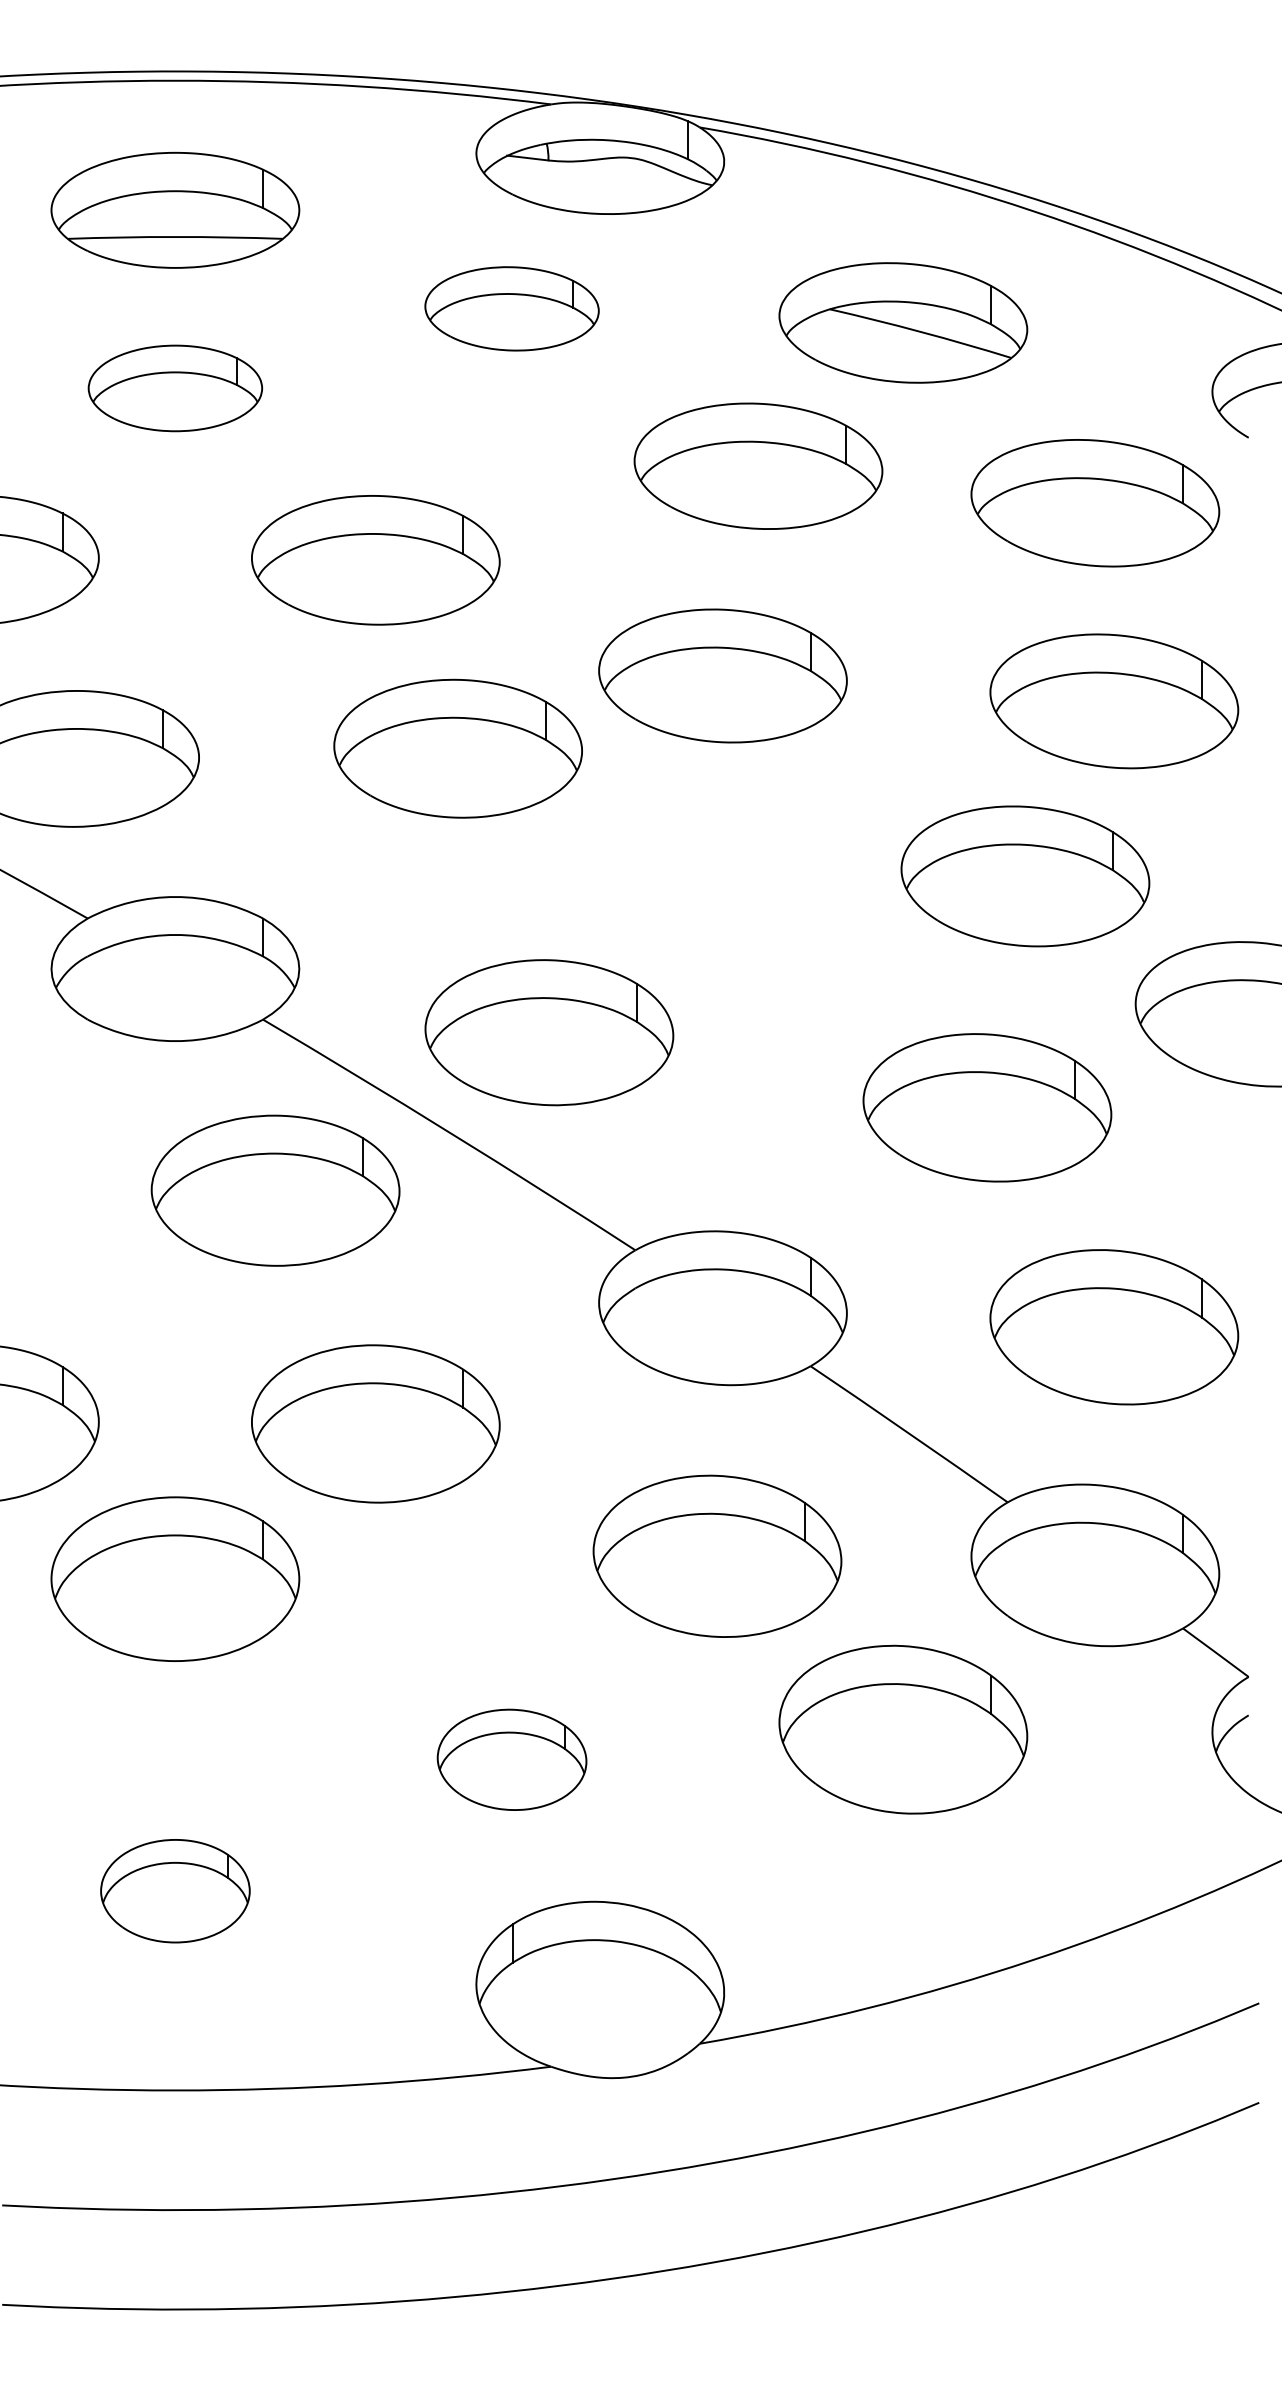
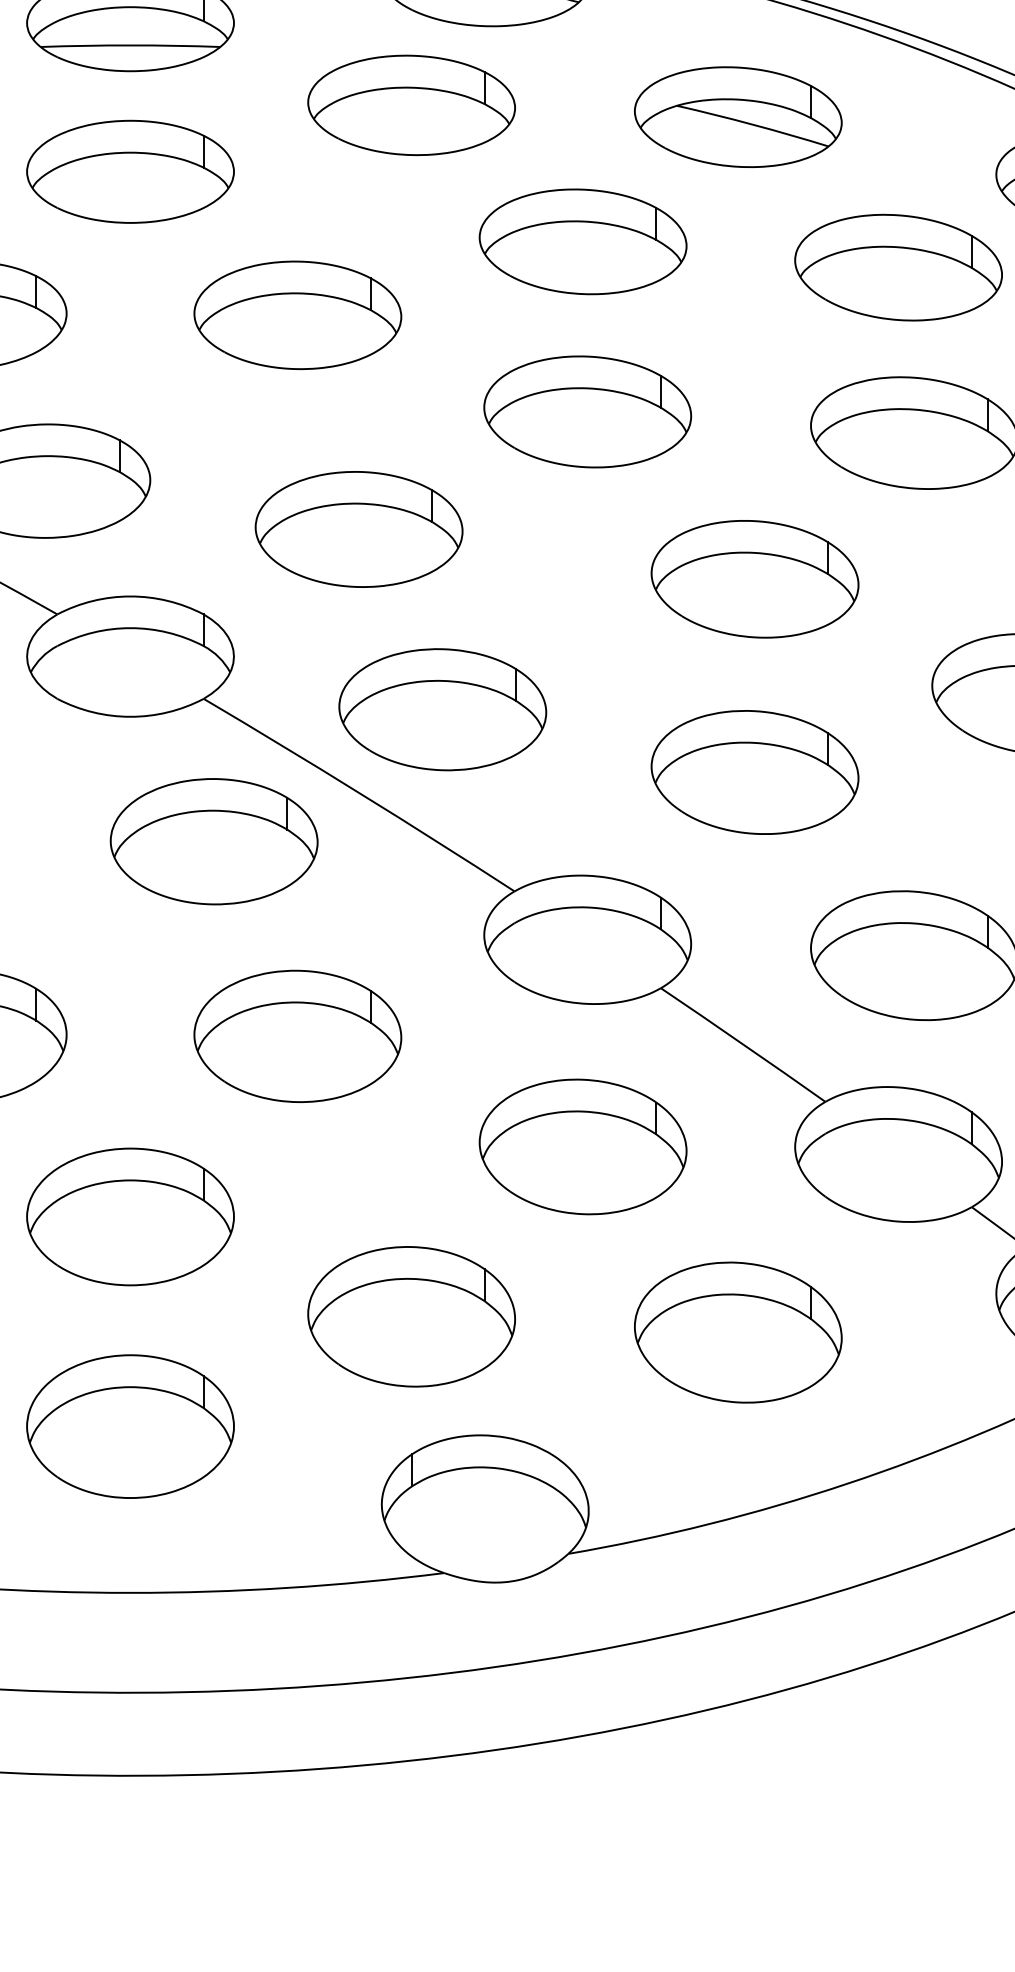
part: (511, 308) -> (411, 105), size x1.43
part: (175, 388) -> (130, 171), size x1.43
part: (758, 465) -> (583, 241), moved
part: (457, 748) -> (358, 529), moved
part: (1025, 876) -> (755, 579), moved
part: (987, 1107) -> (755, 772), moved
part: (175, 1578) -> (130, 1216), moved
part: (903, 1729) -> (738, 1332), moved
part: (511, 1759) -> (411, 1316), size x1.67
part: (175, 1890) -> (130, 1425), size x1.67

